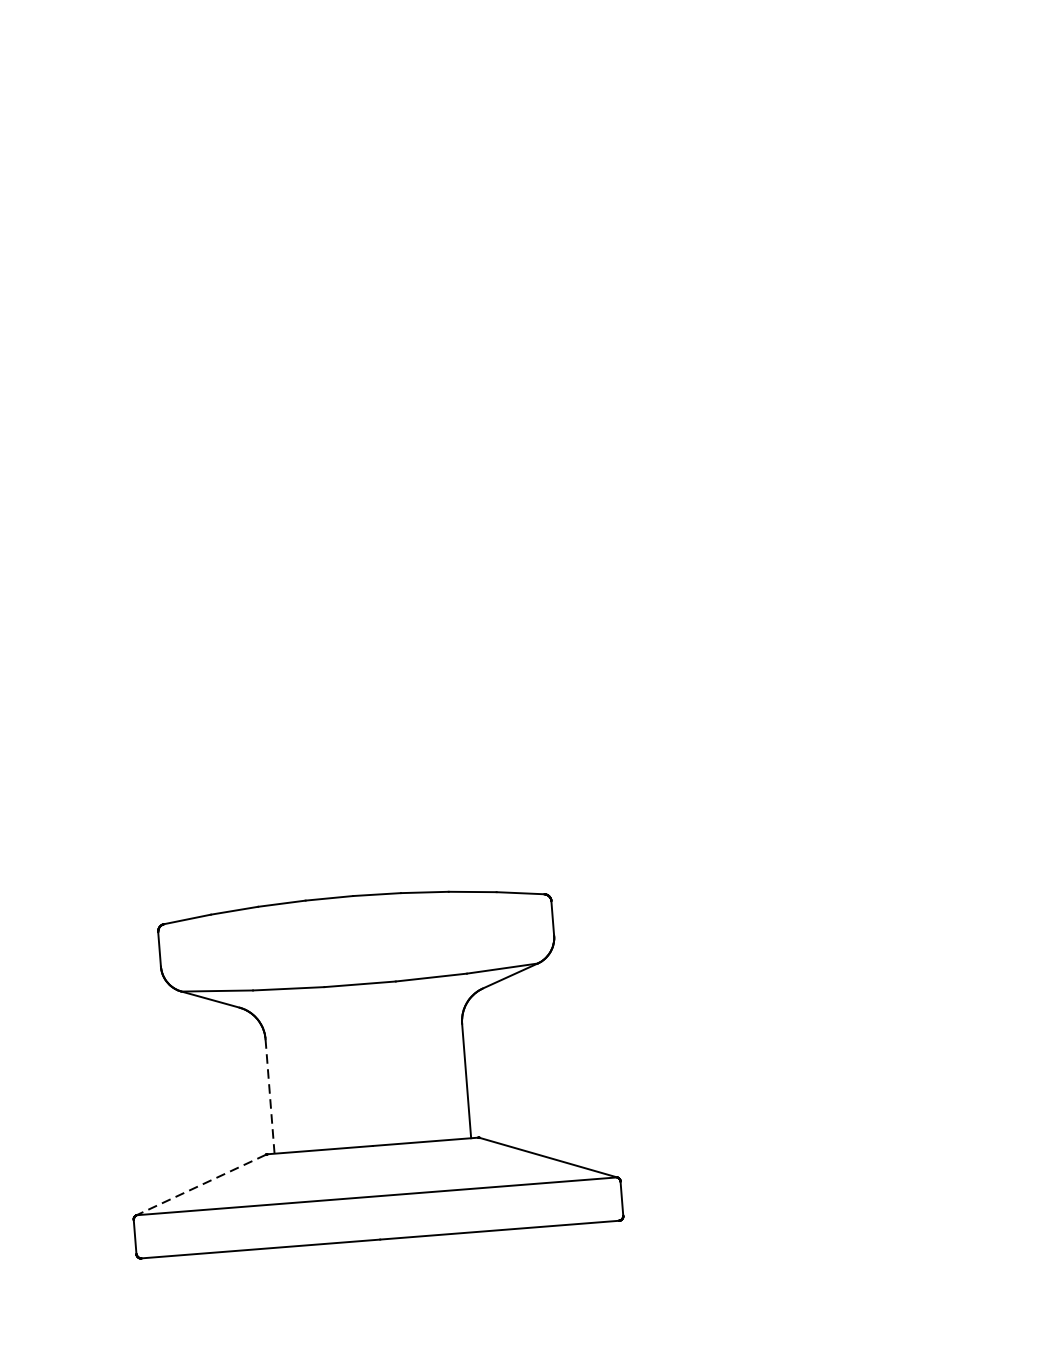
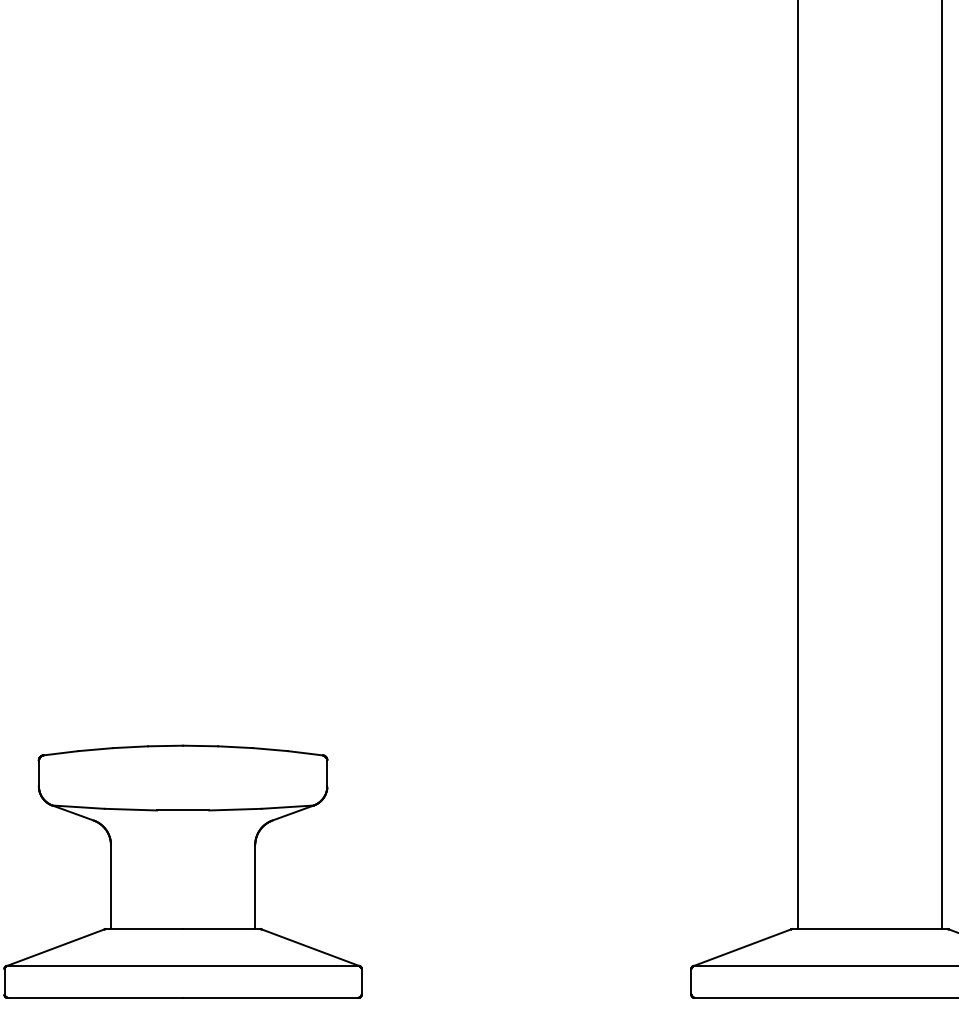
line: (269, 1095) -> (110, 886), dashed -> solid
line: (200, 1184) -> (55, 947), dashed -> solid

